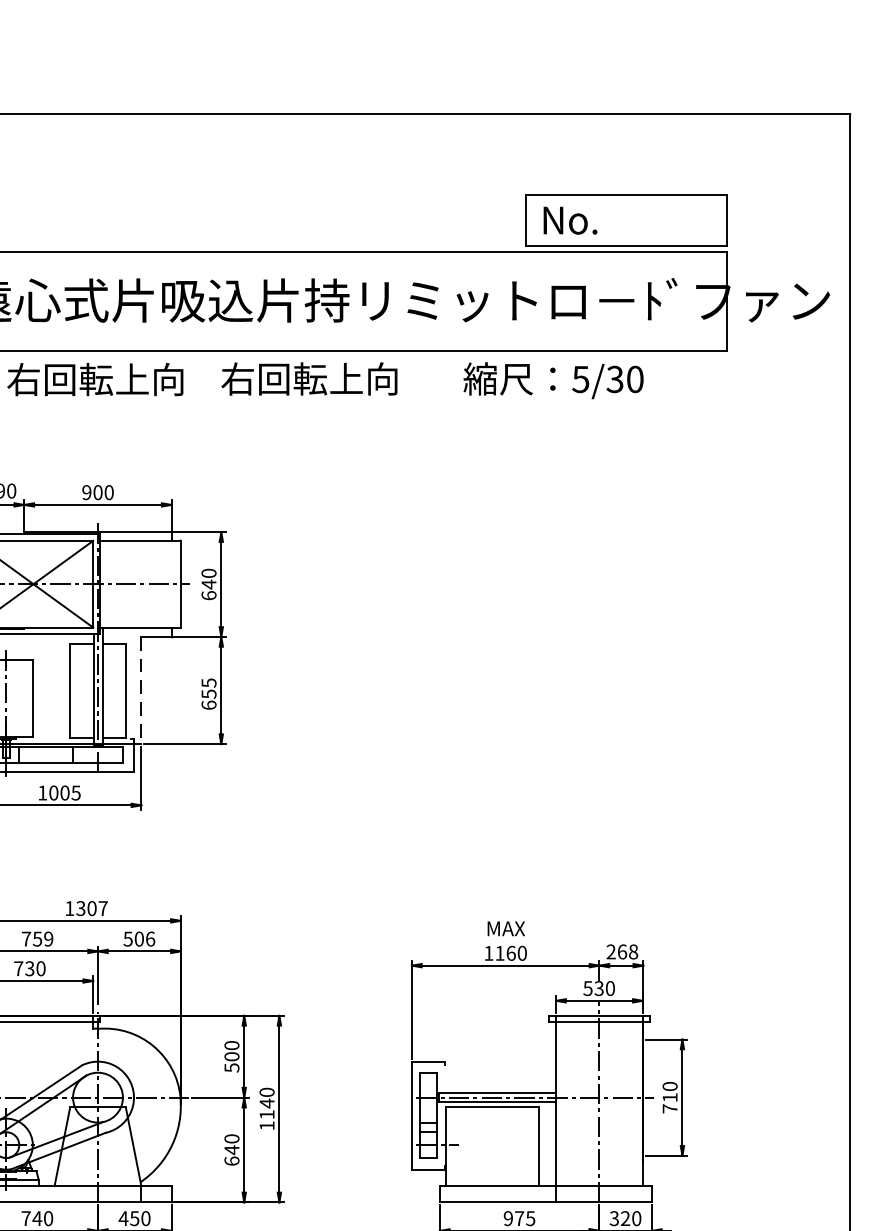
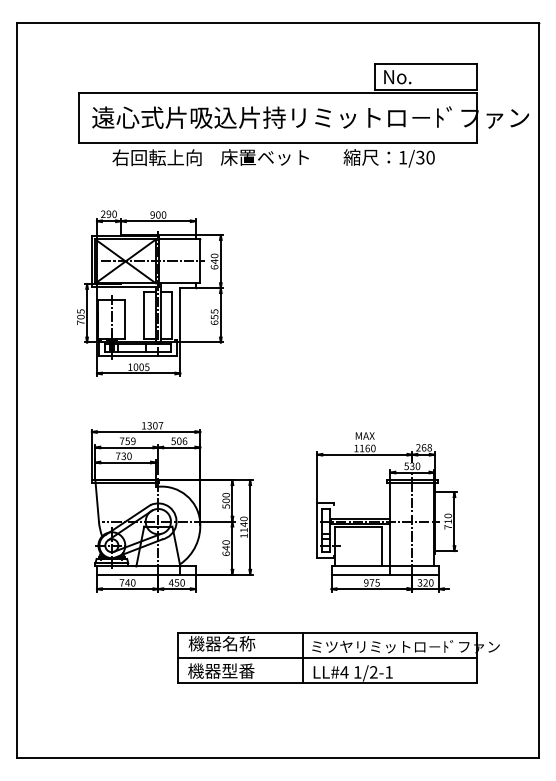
text: (309, 379) -> (265, 157), 右回転上向 -> 床置ベット
text: (579, 379) -> (402, 157), 5/30 -> 1/30
line: (141, 690) -> (180, 315), dashed -> solid

